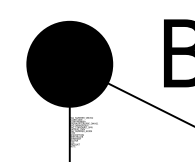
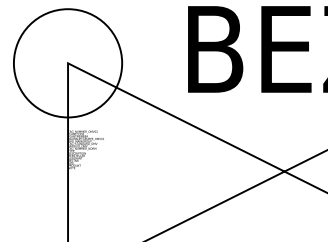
fill: (69, 64) -> (67, 63), removed

